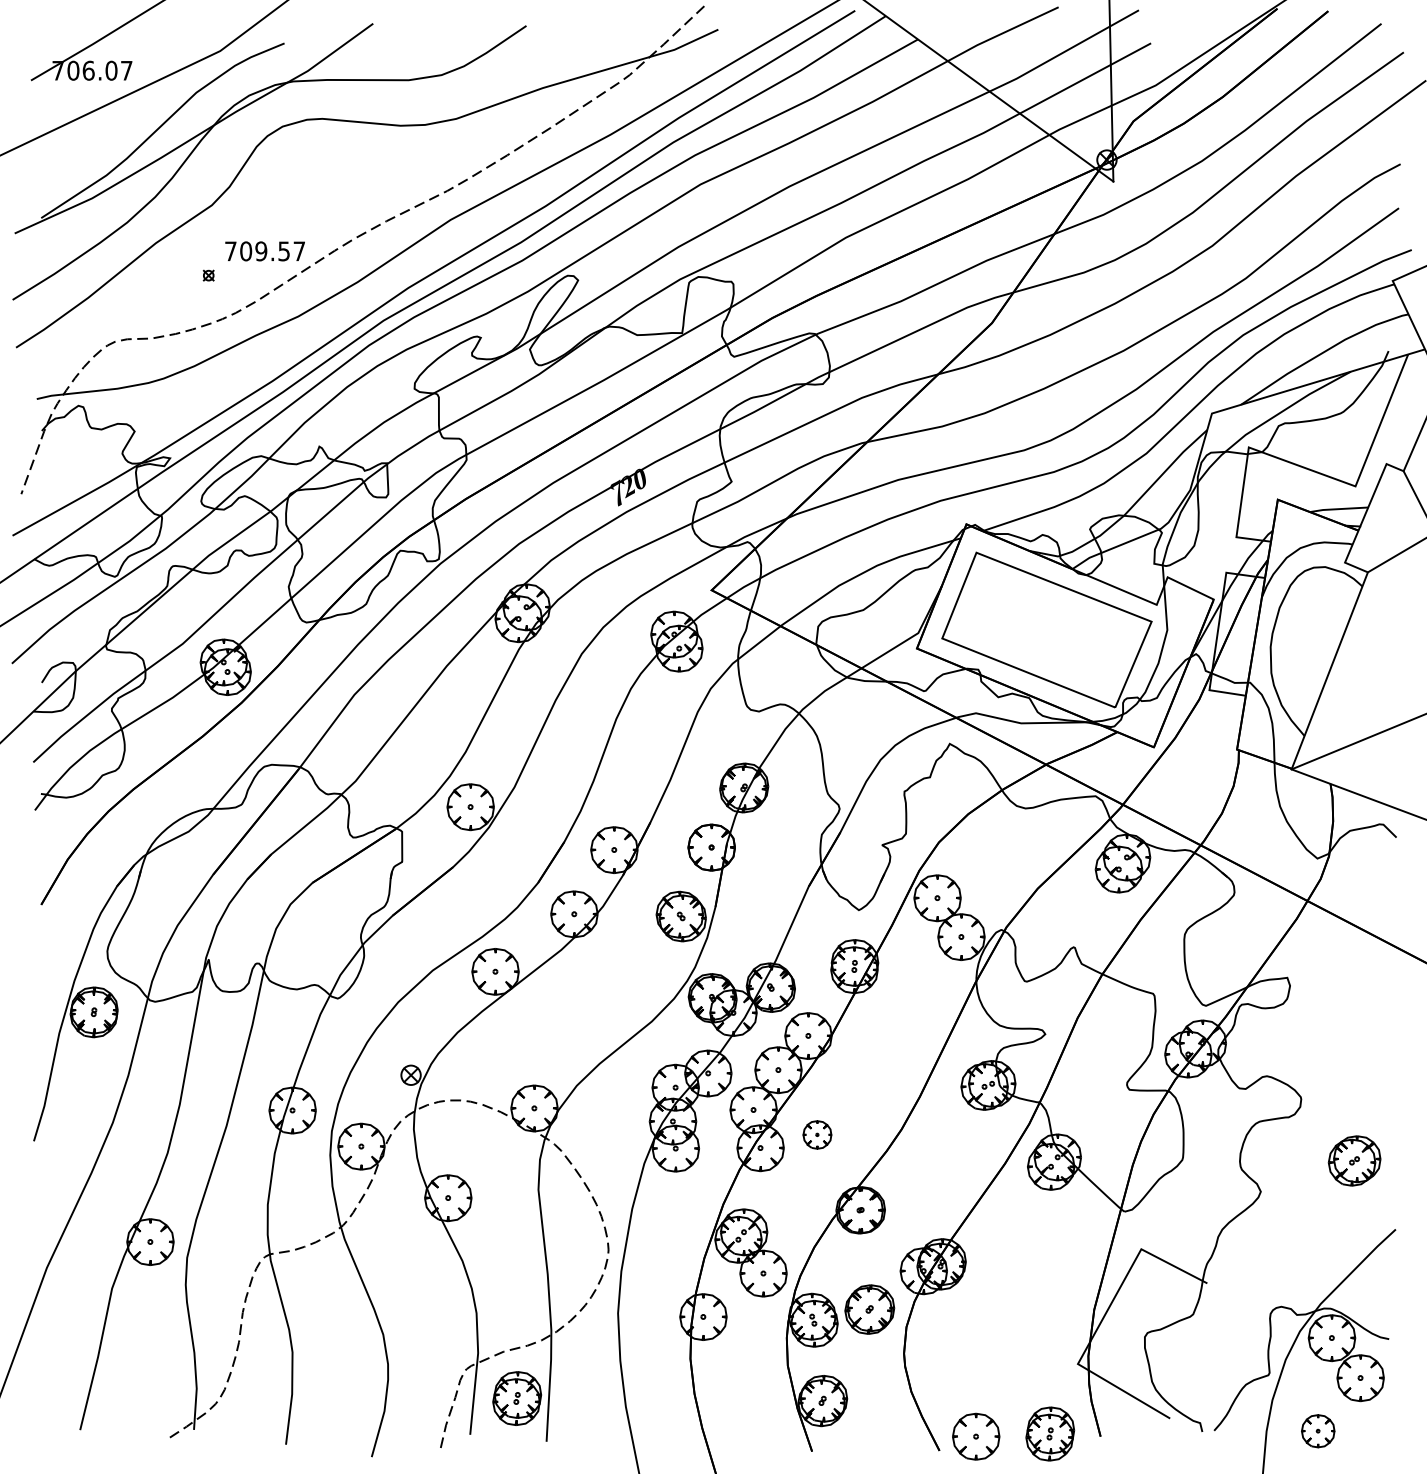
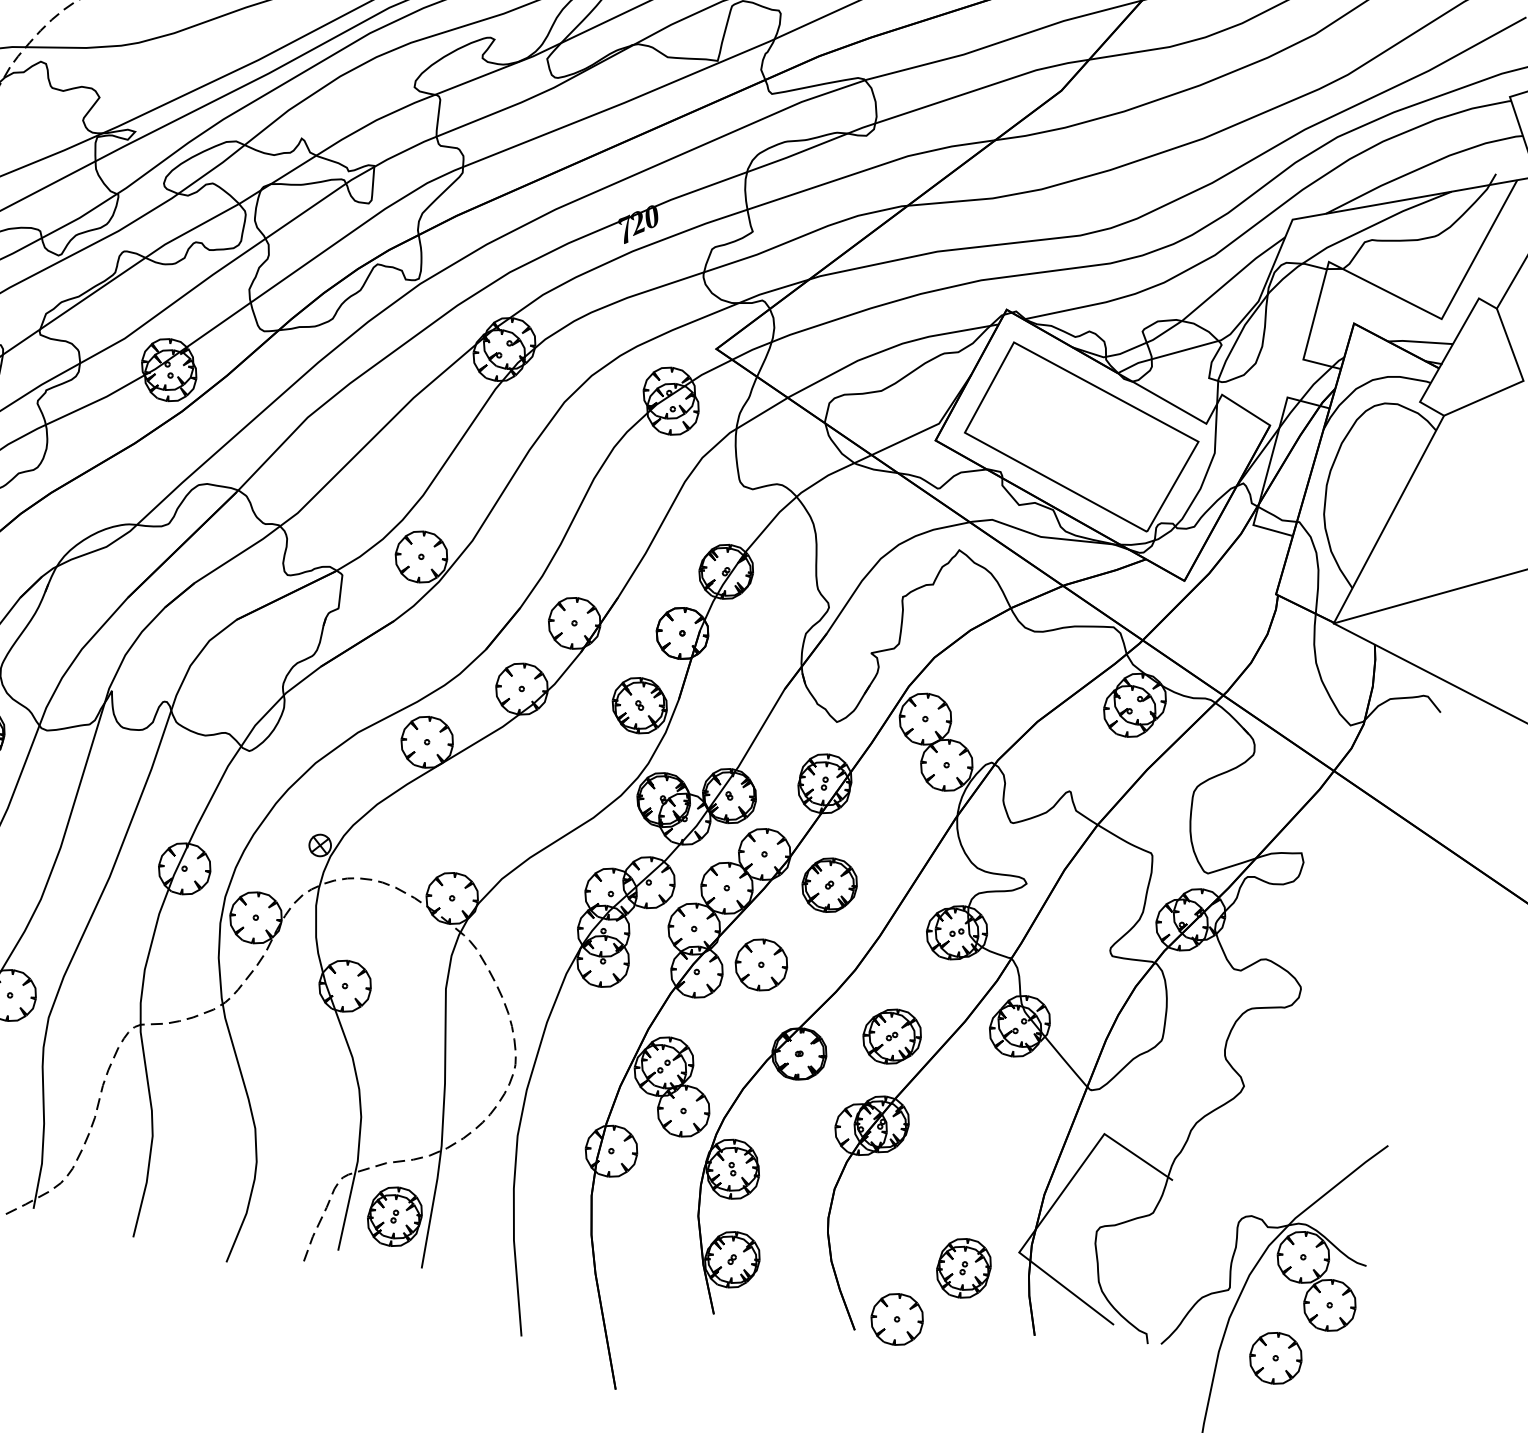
part: (817, 1134) -> (761, 964), size x1.67
part: (1354, 1160) -> (892, 1036), moved
part: (869, 1309) -> (829, 885), moved
part: (1318, 1431) -> (1276, 1358), size x1.43
part: (1050, 1433) -> (964, 1267), moved

